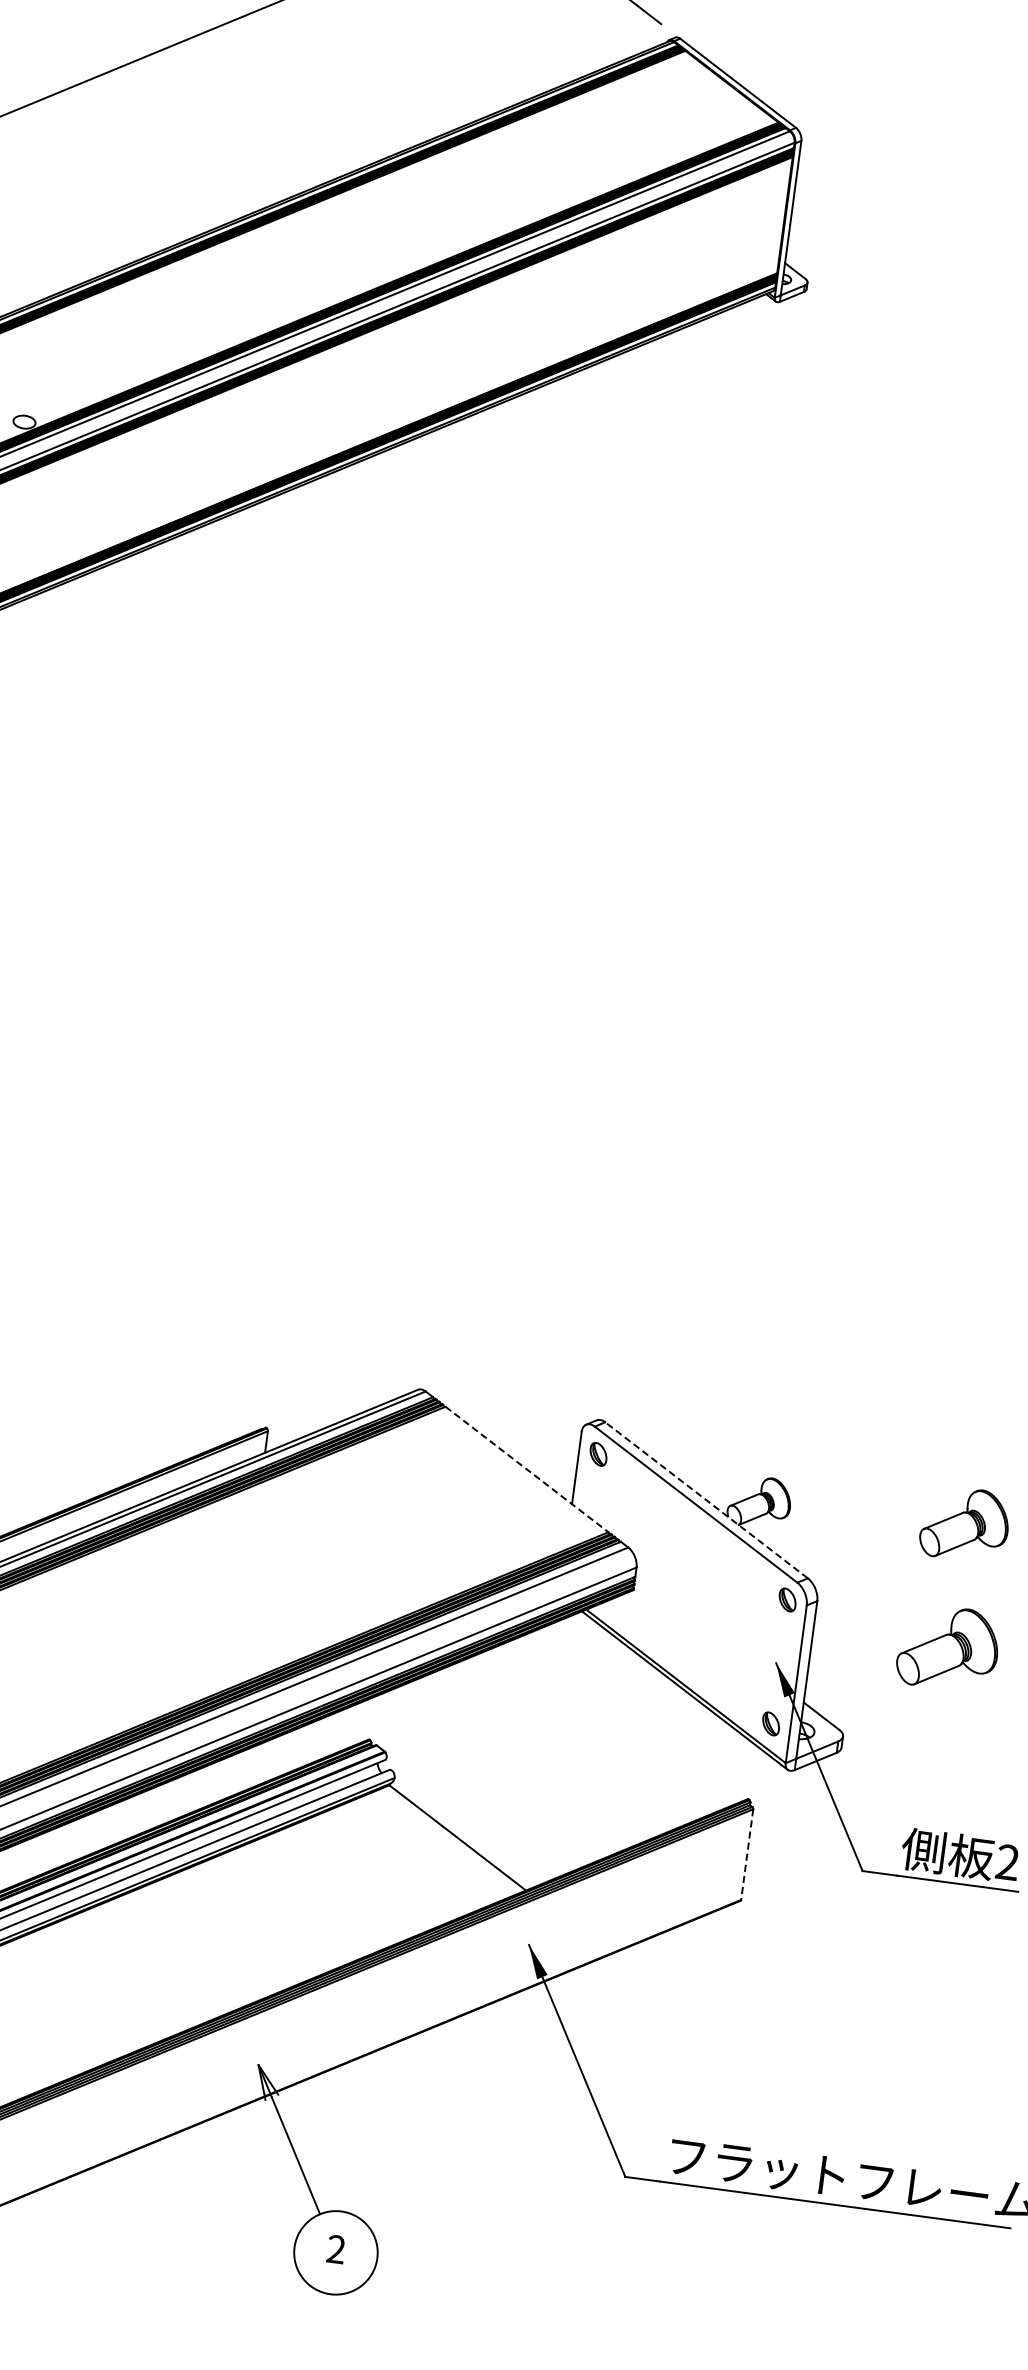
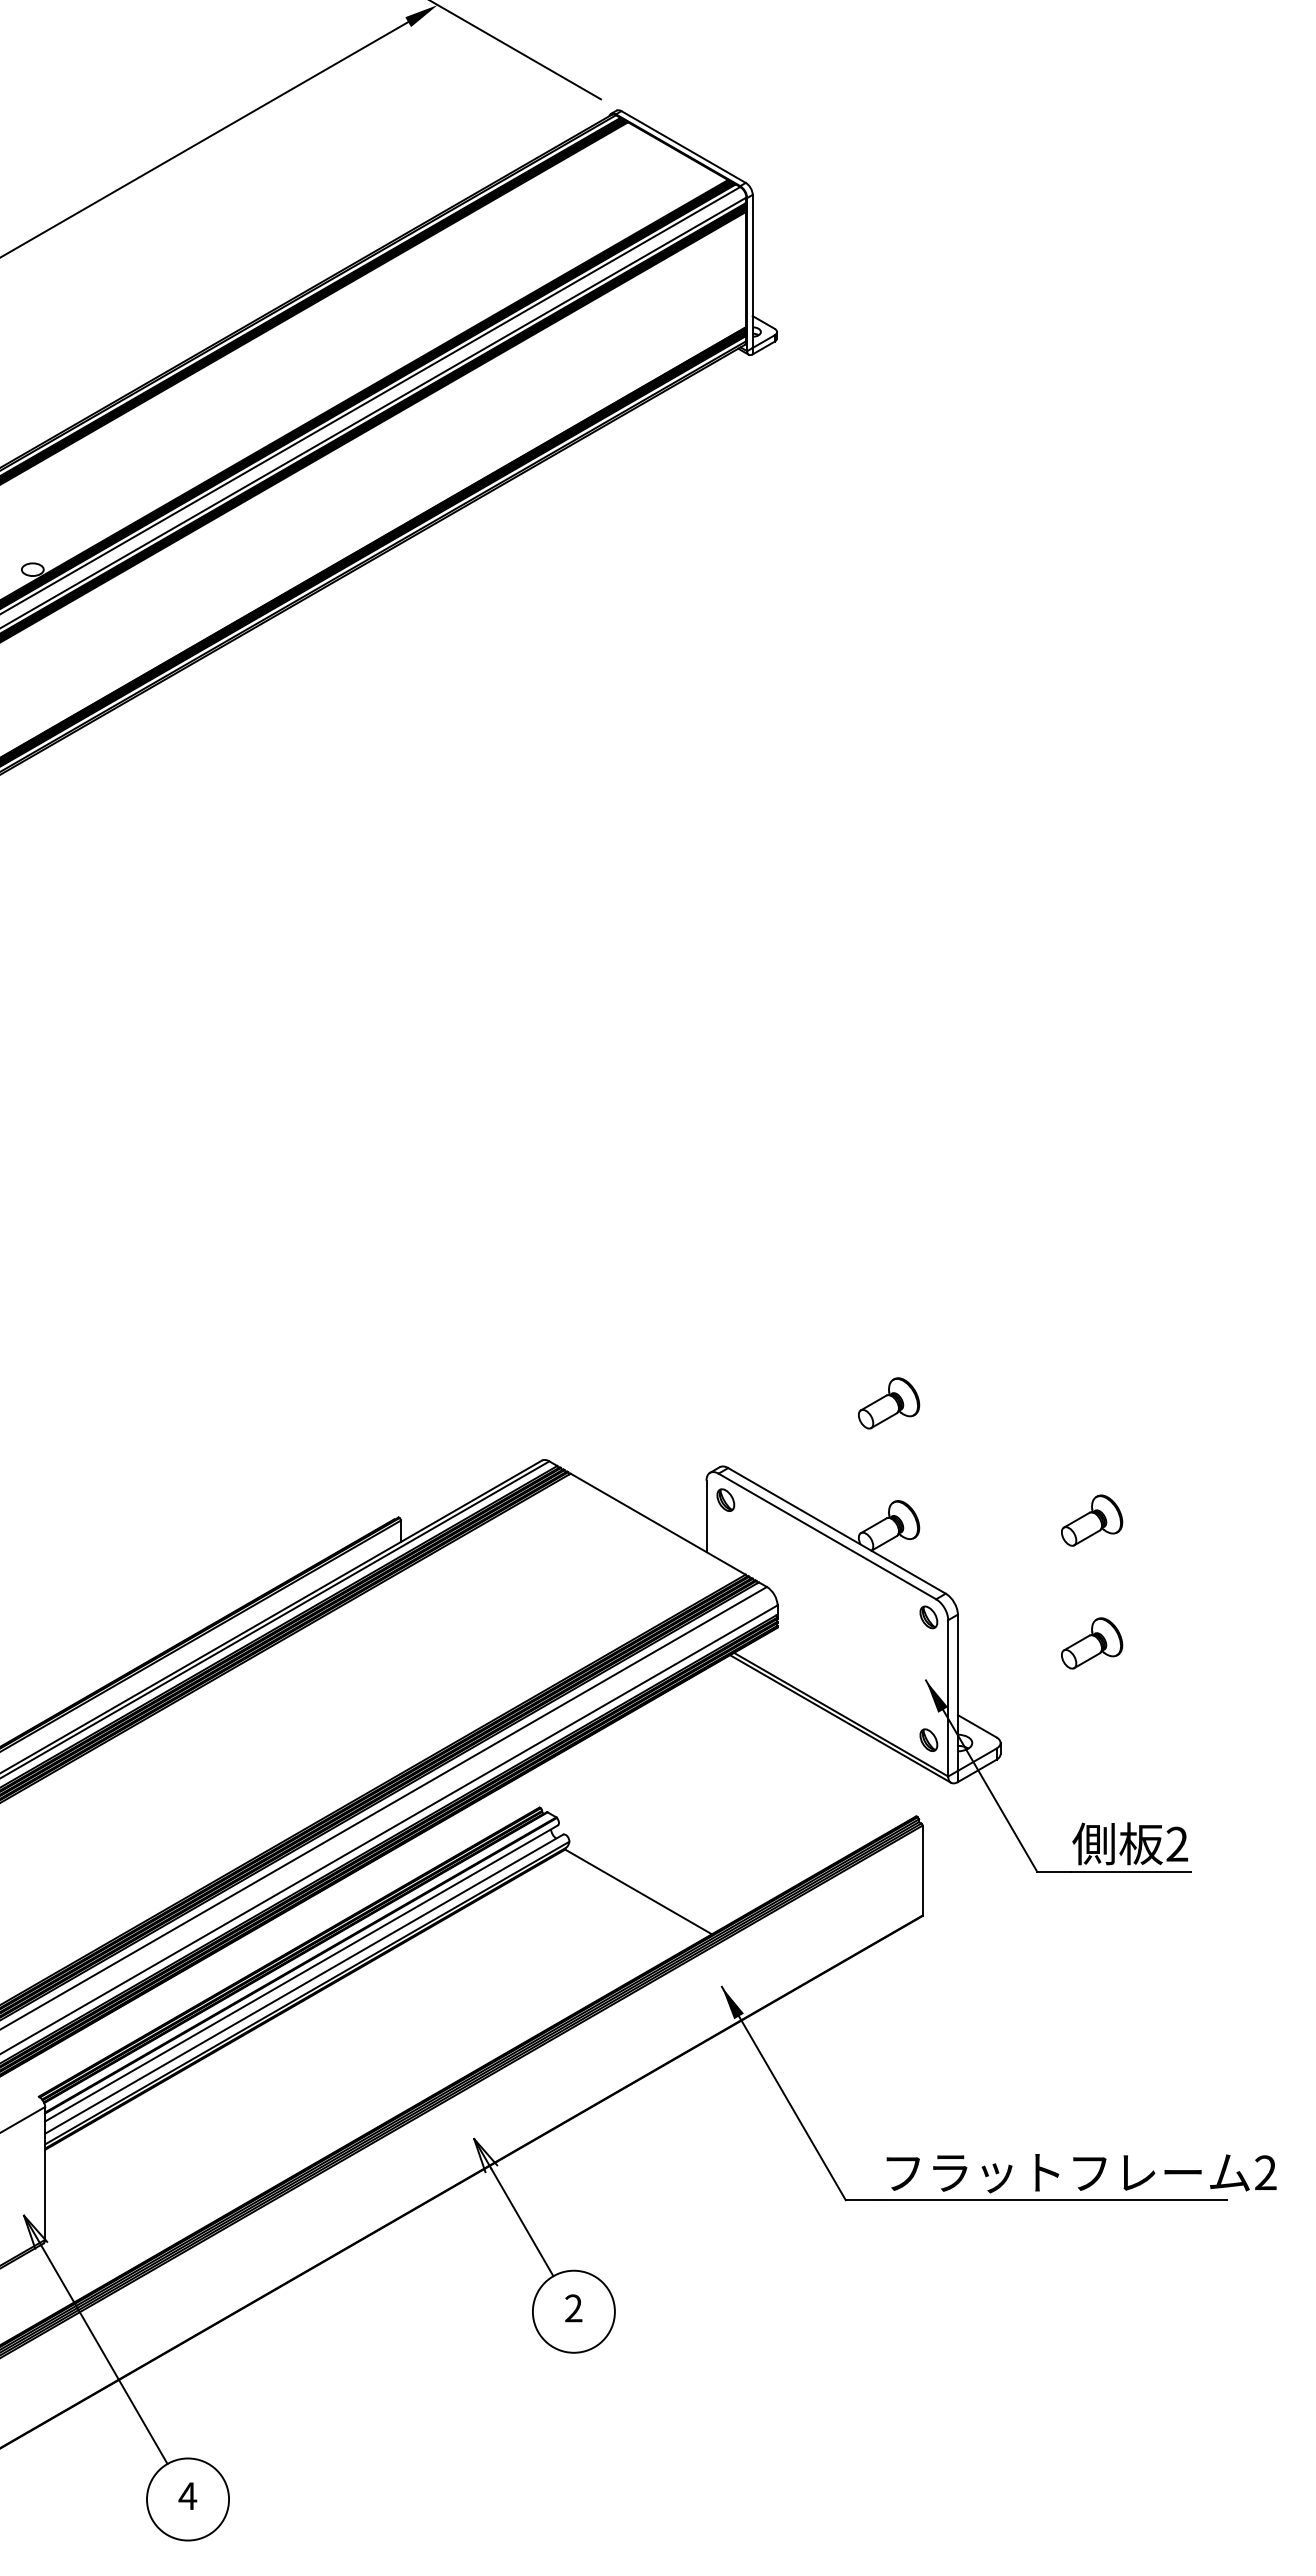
part: (776, 1378) -> (889, 1403), added
line: (527, 1469) -> (658, 1524), dashed -> solid
line: (707, 1500) -> (837, 1530), dashed -> solid
part: (965, 1524) -> (1092, 1520), size x0.71
part: (949, 1648) -> (1092, 1643), size x0.62
line: (747, 1854) -> (922, 1870), dashed -> solid

